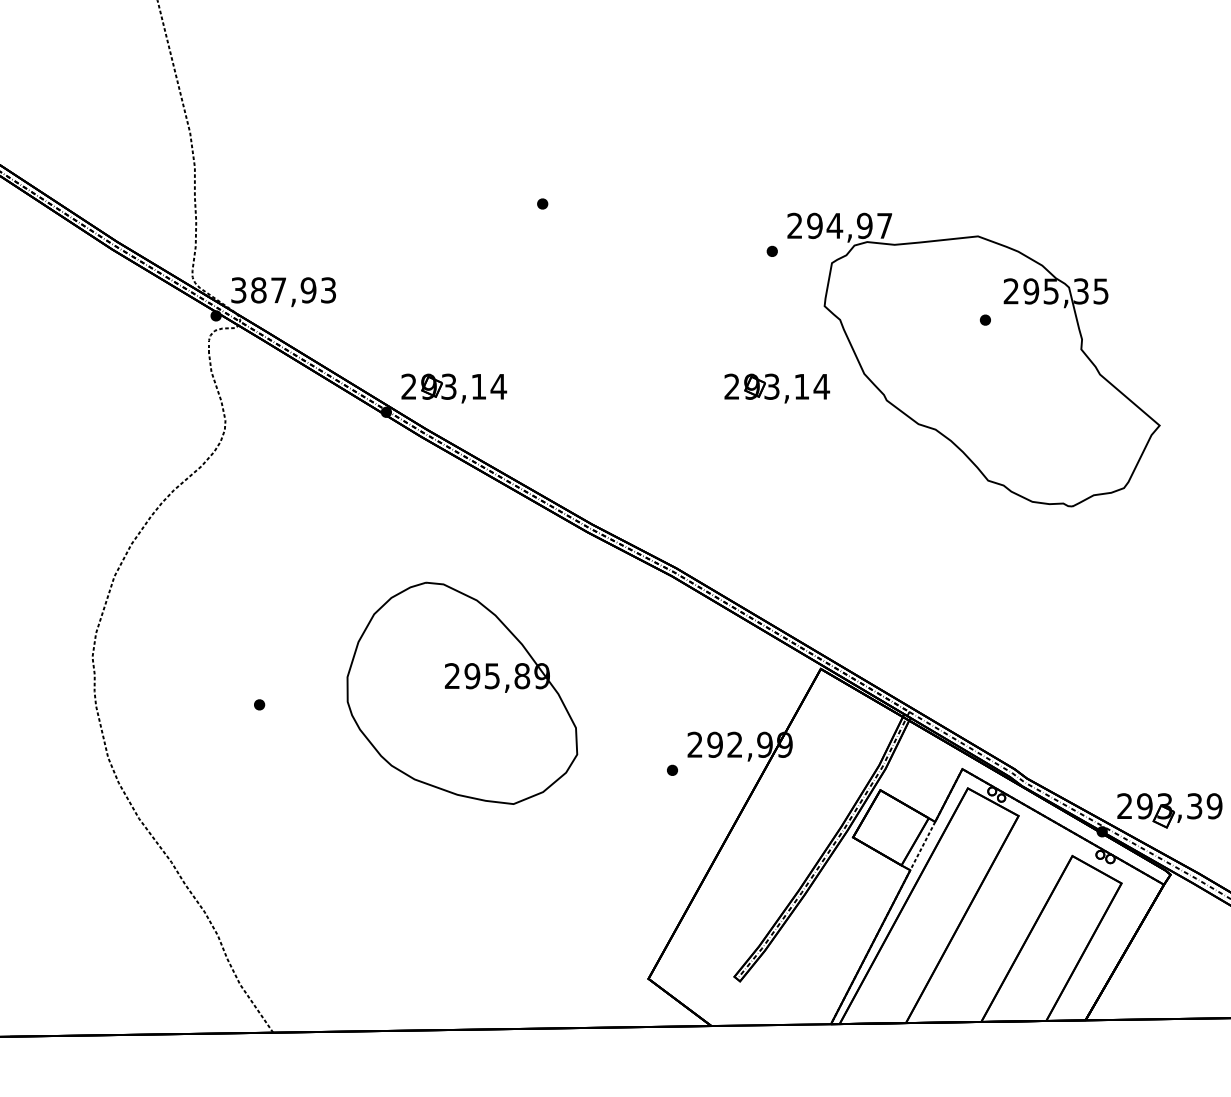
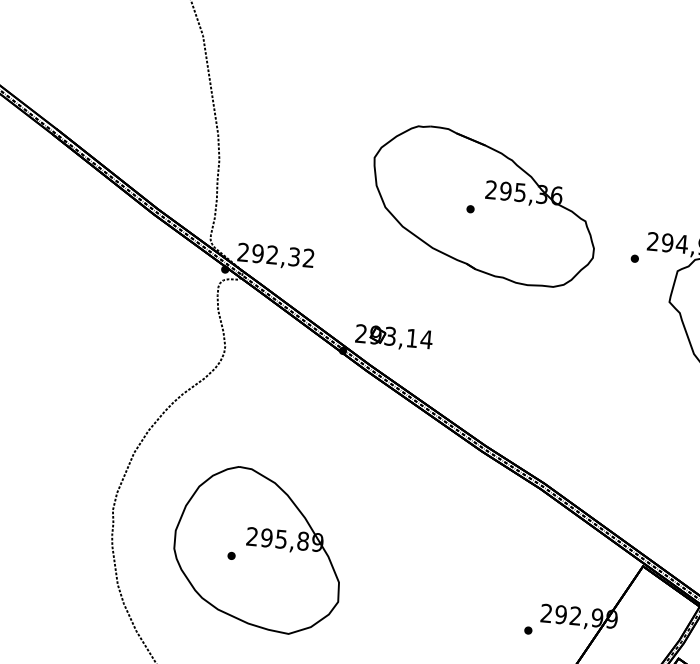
part: (560, 198) -> (483, 206), added
text: (283, 290) -> (275, 255), 387,93 -> 292,32
part: (777, 388) -> (629, 359), removed
part: (462, 692) -> (258, 549), moved

